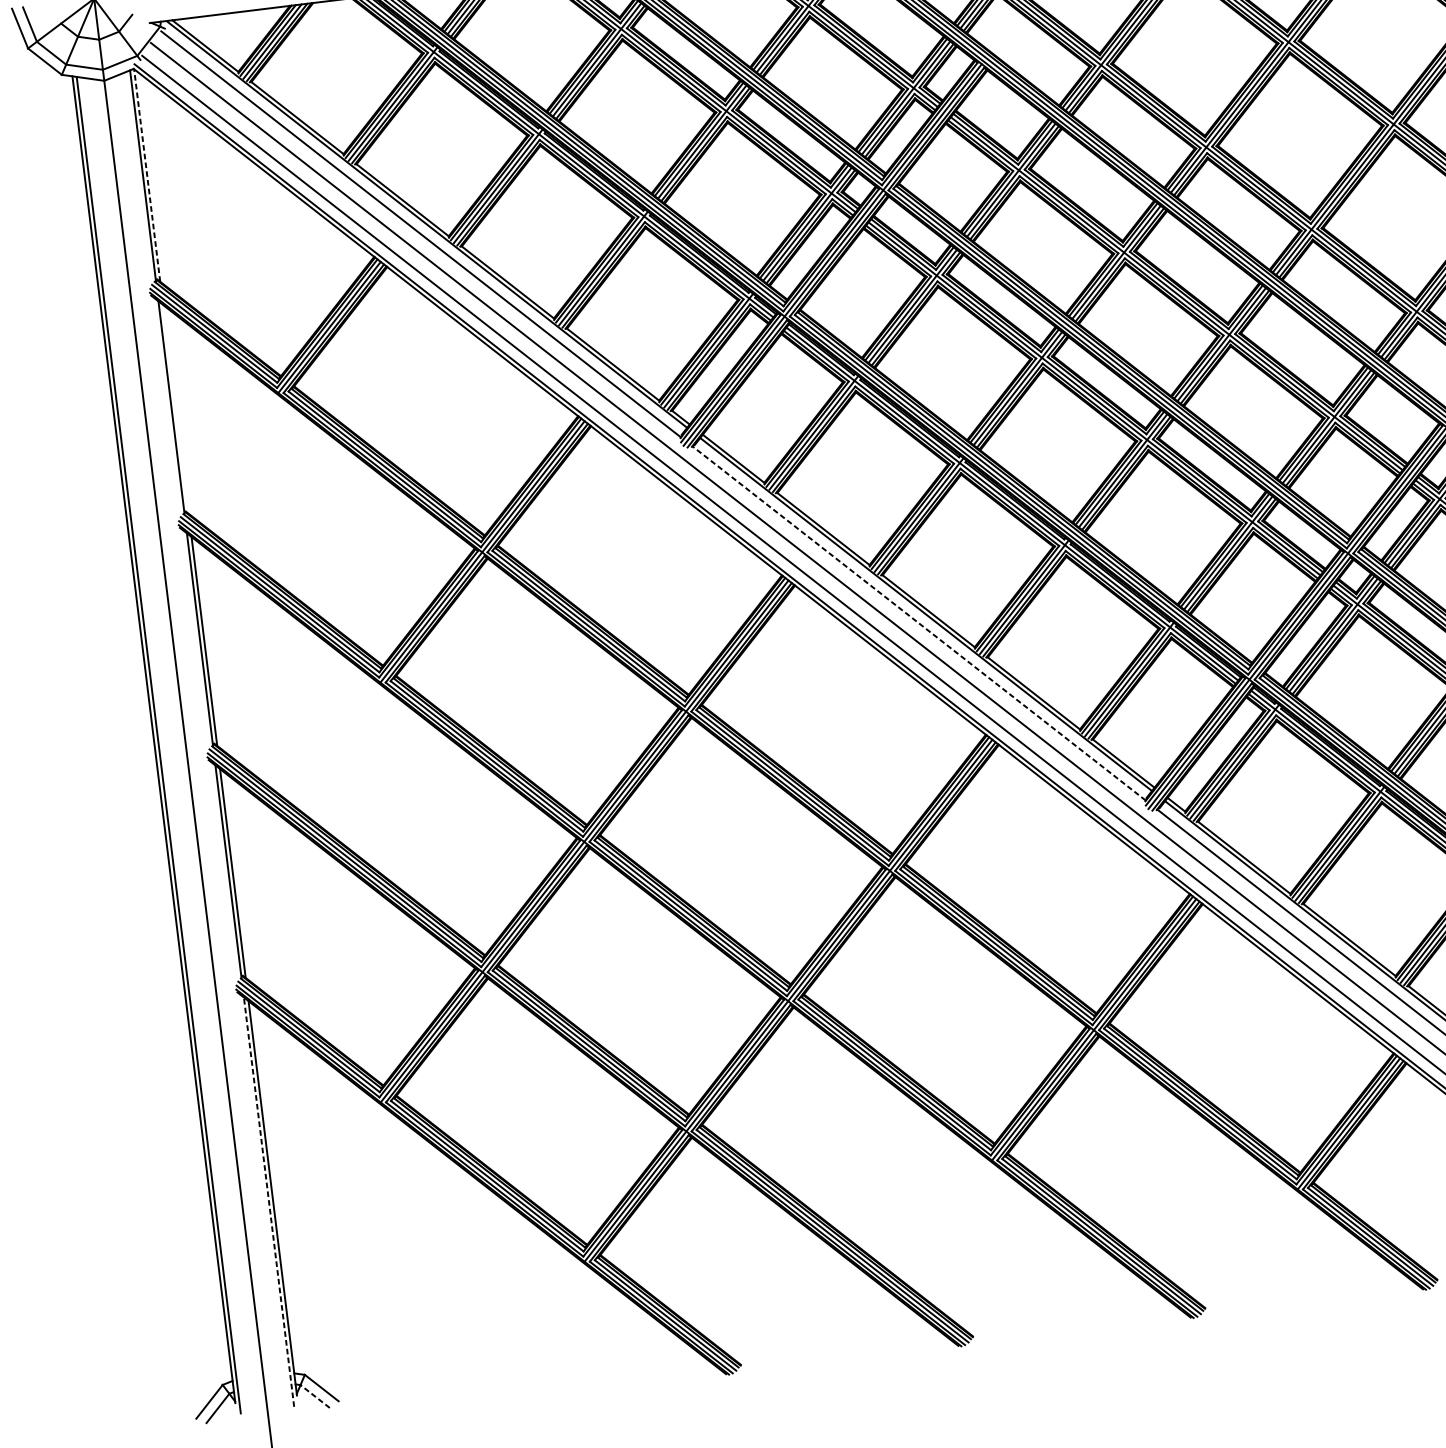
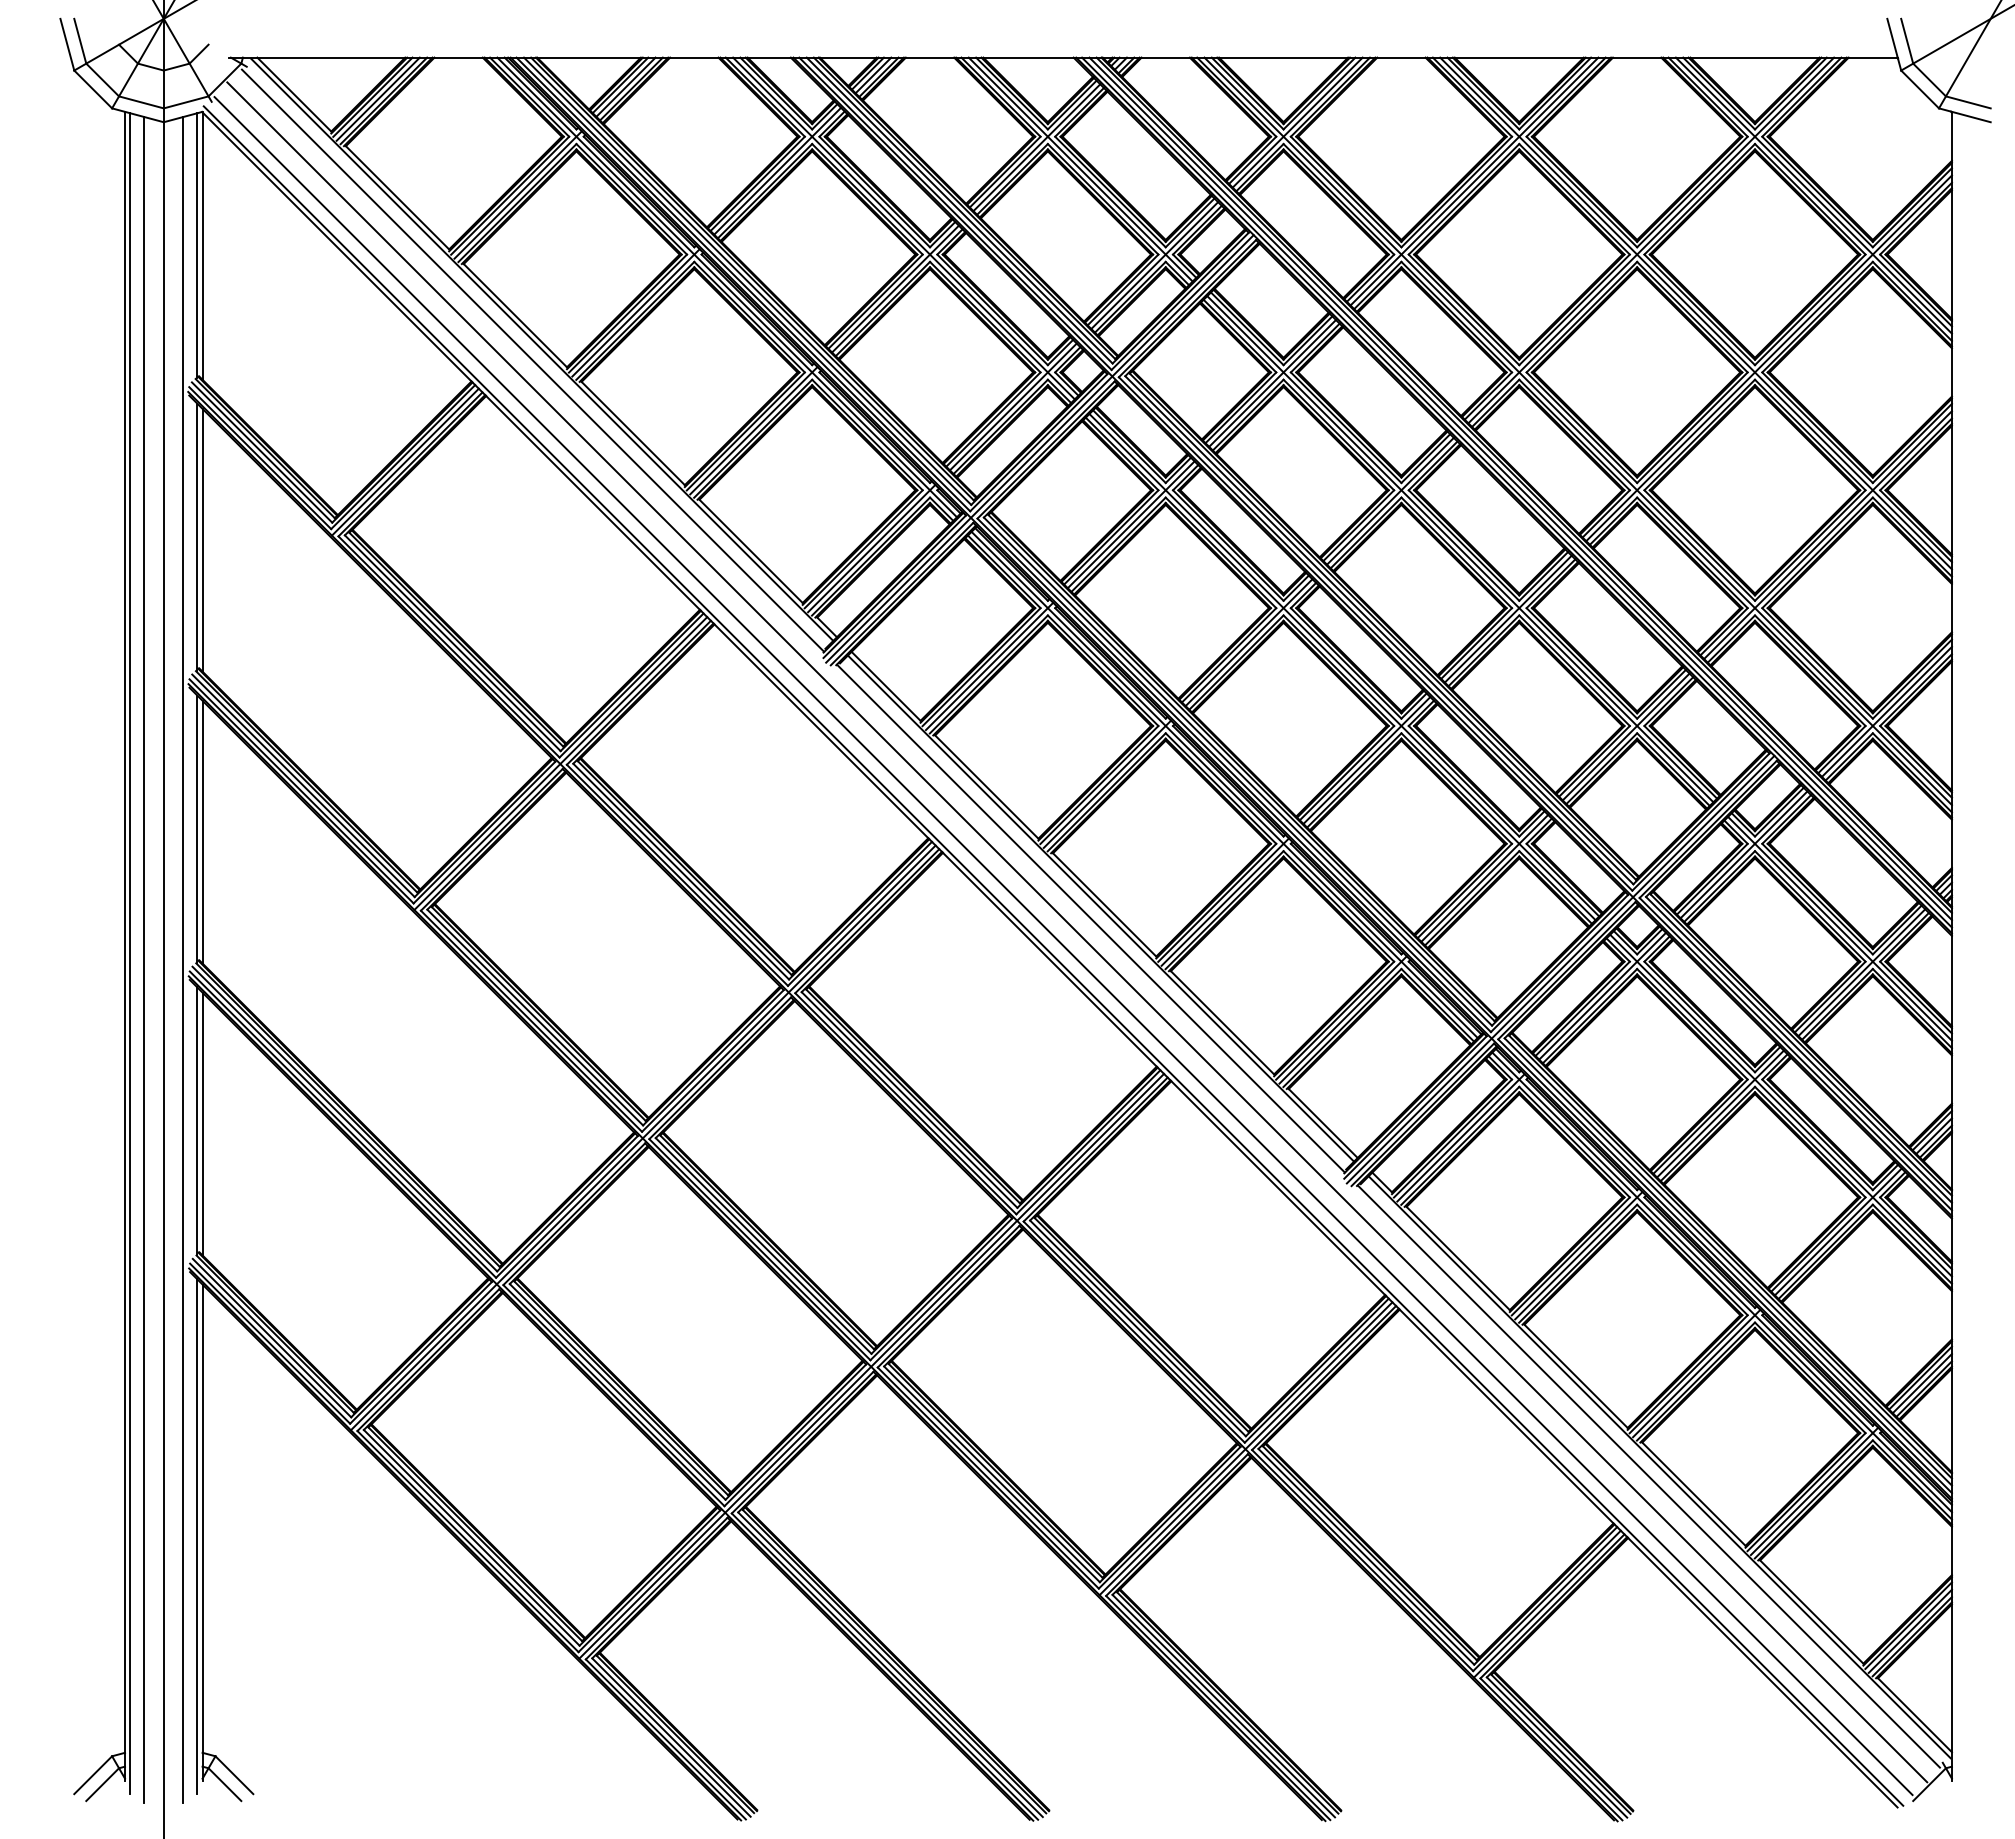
line: (147, 175) -> (202, 246), dashed -> solid
line: (175, 408) -> (202, 539), added
line: (918, 623) -> (1090, 918), dashed -> solid
line: (201, 744) -> (183, 959), added
line: (170, 748) -> (144, 959), added
line: (269, 1201) -> (197, 1536), dashed -> solid
line: (314, 1396) -> (224, 1784), dashed -> solid

